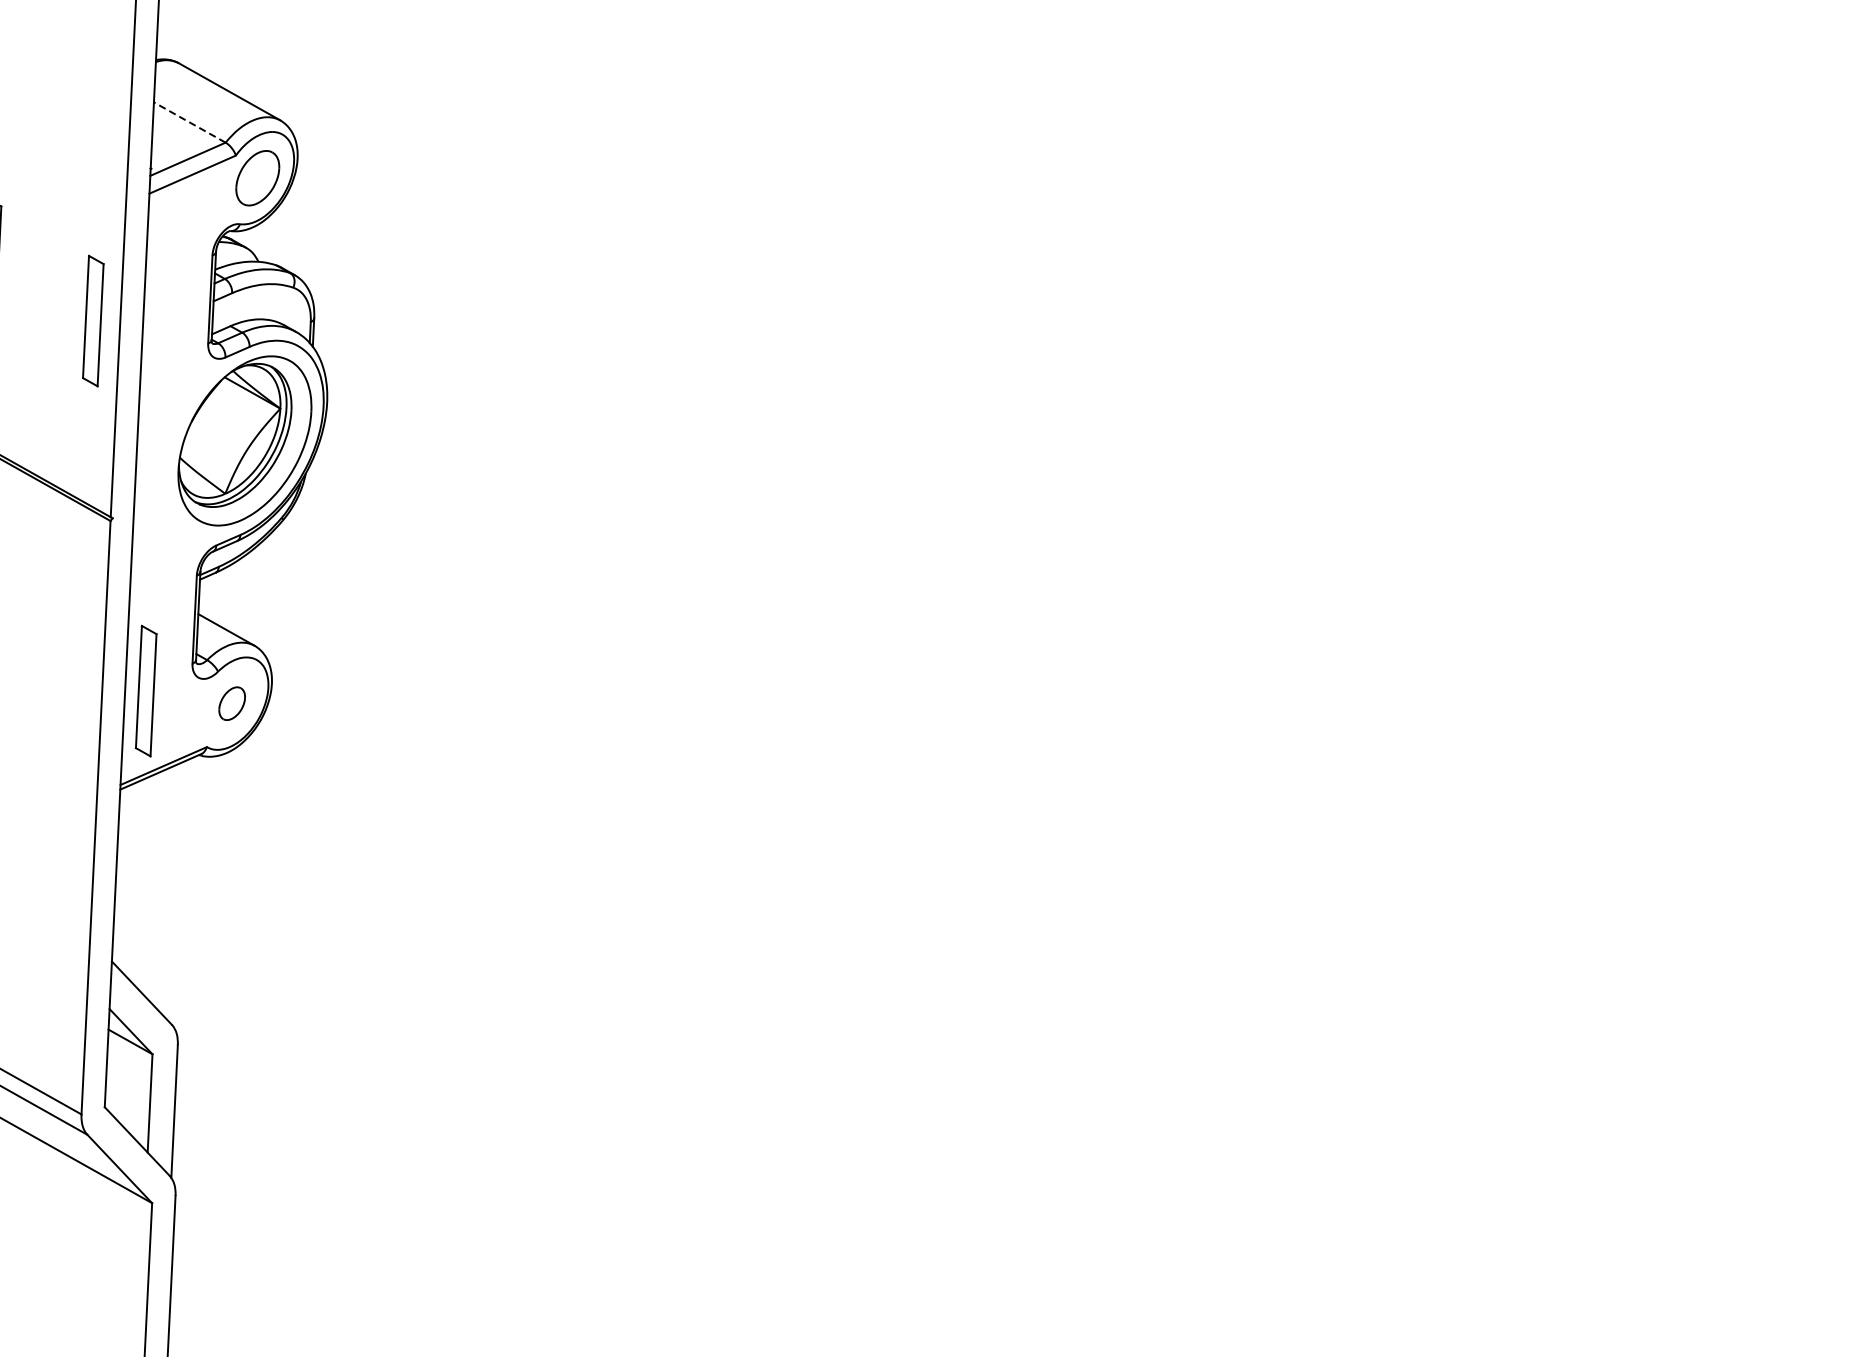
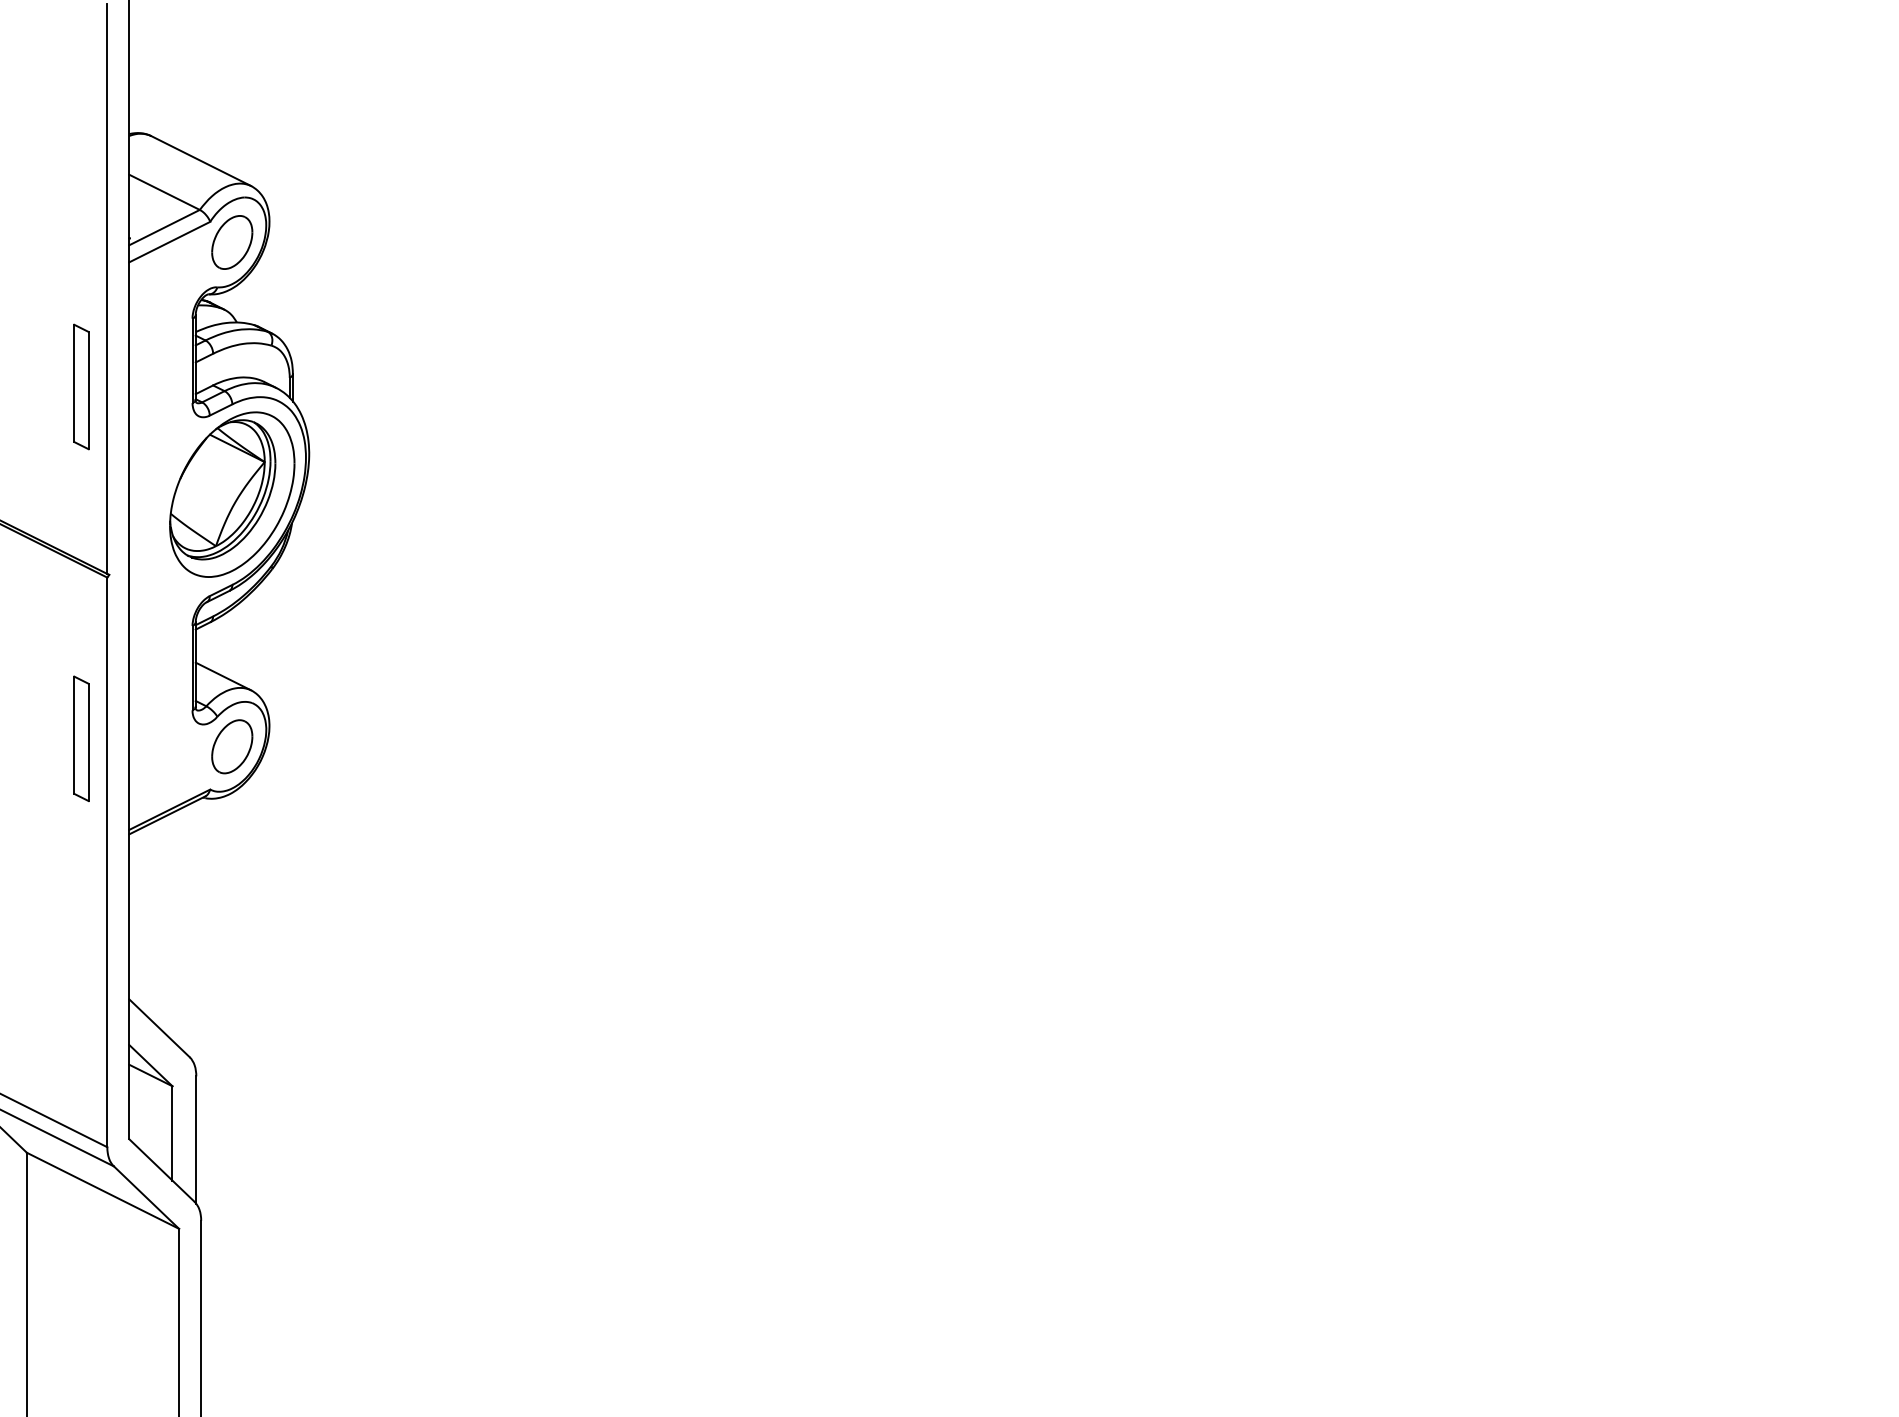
line: (189, 122) -> (164, 192), dashed -> solid
part: (146, 690) -> (81, 738), moved
part: (232, 703) -> (232, 746), size x1.67

